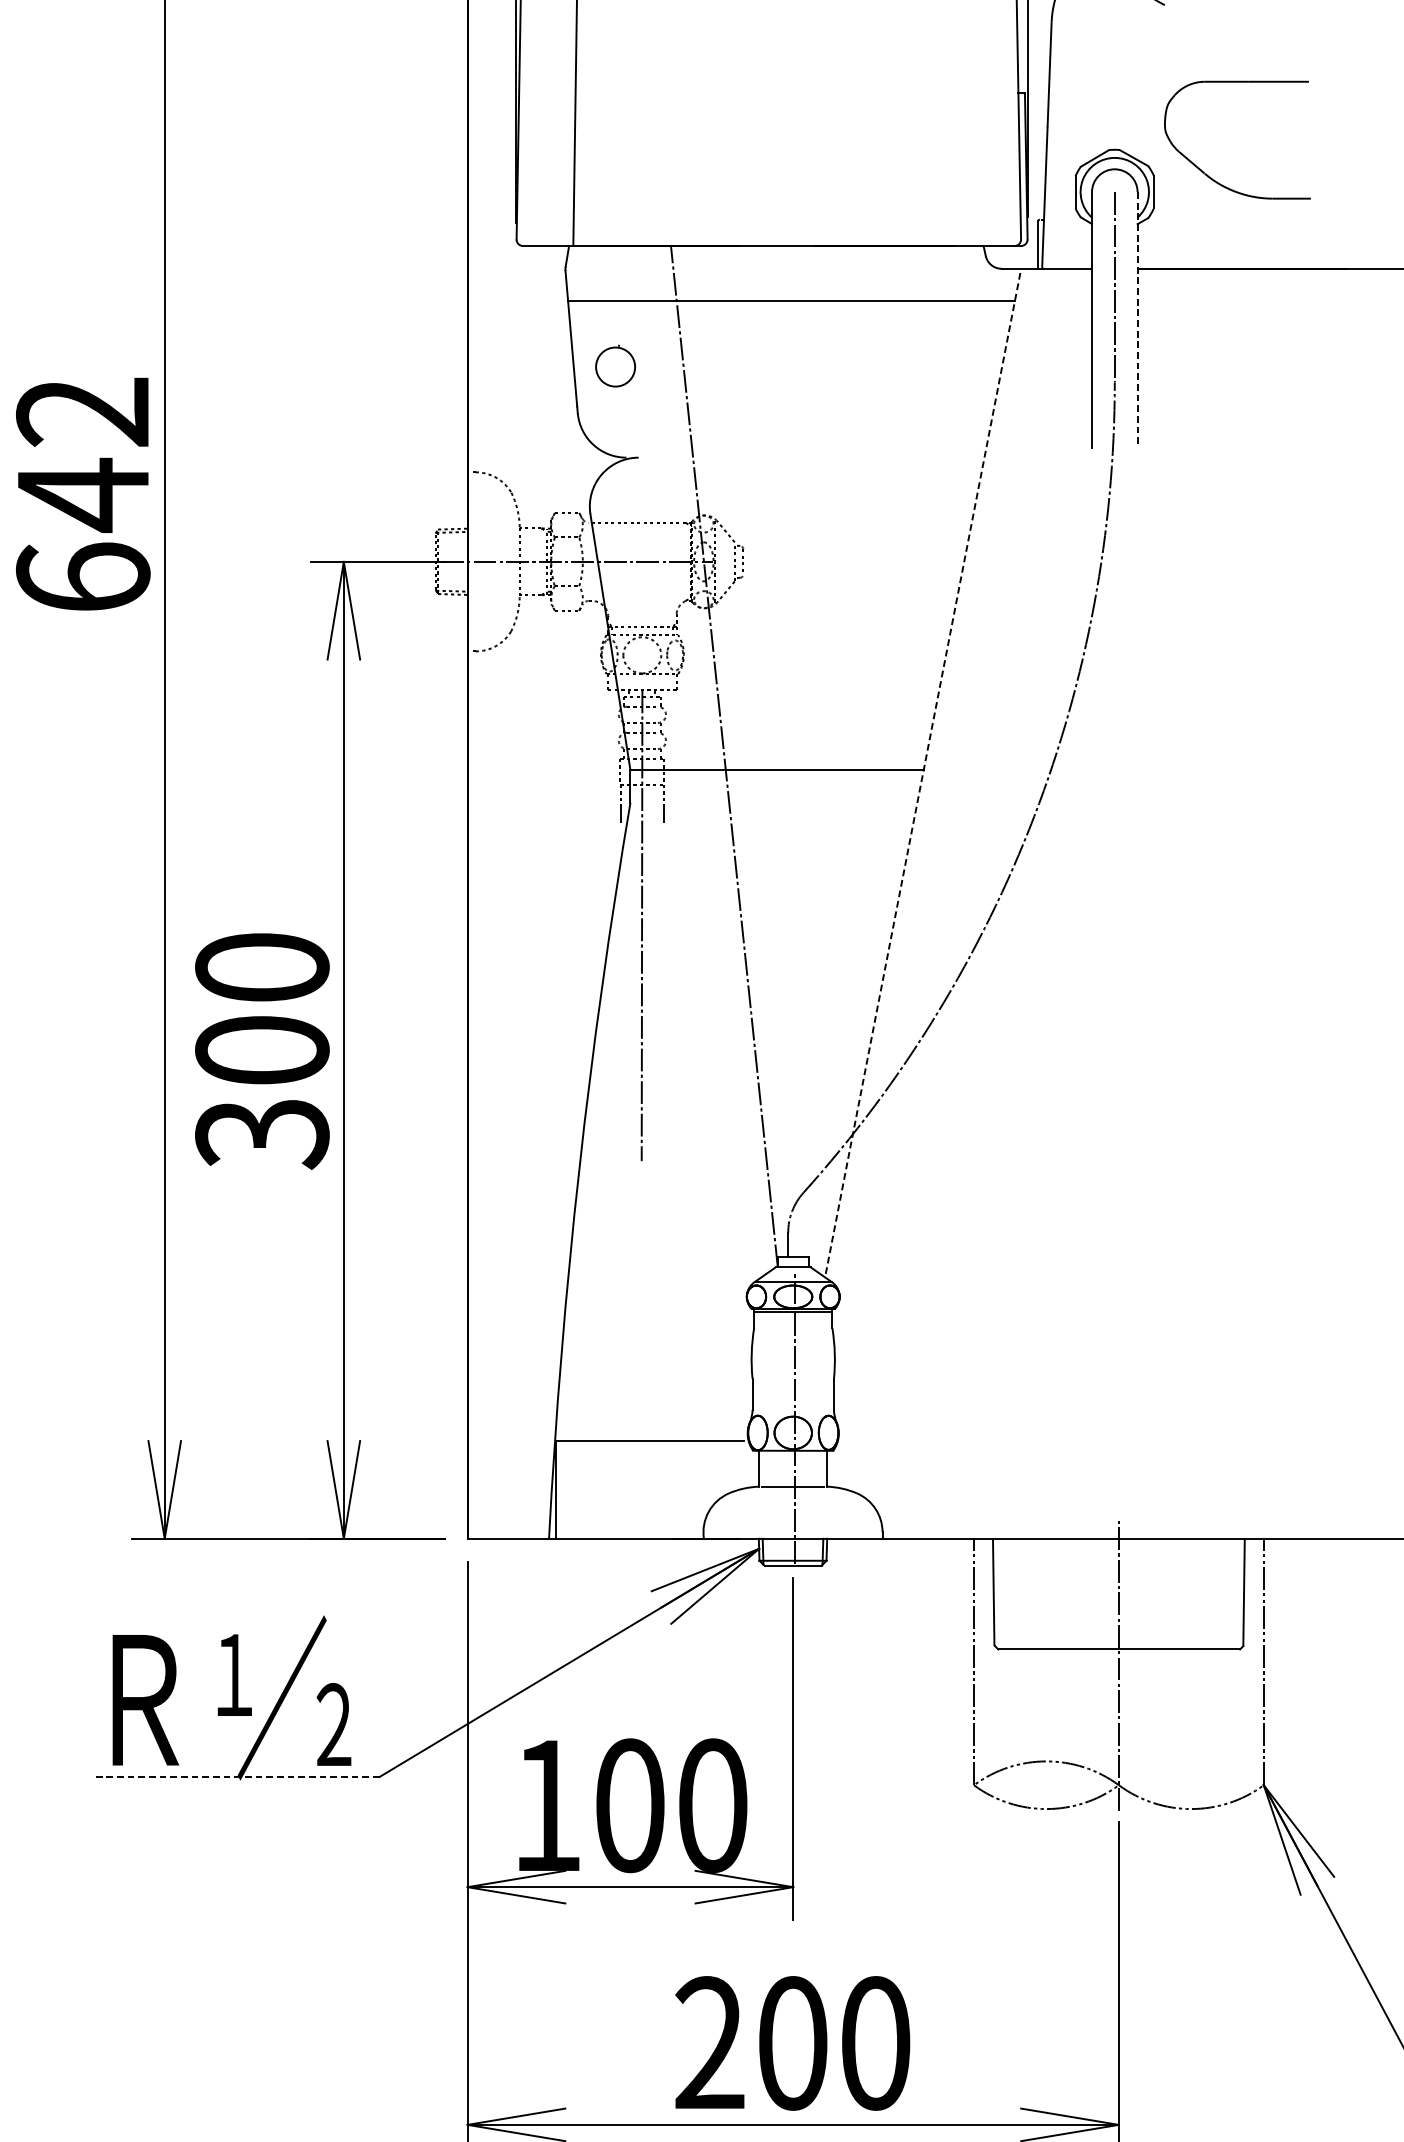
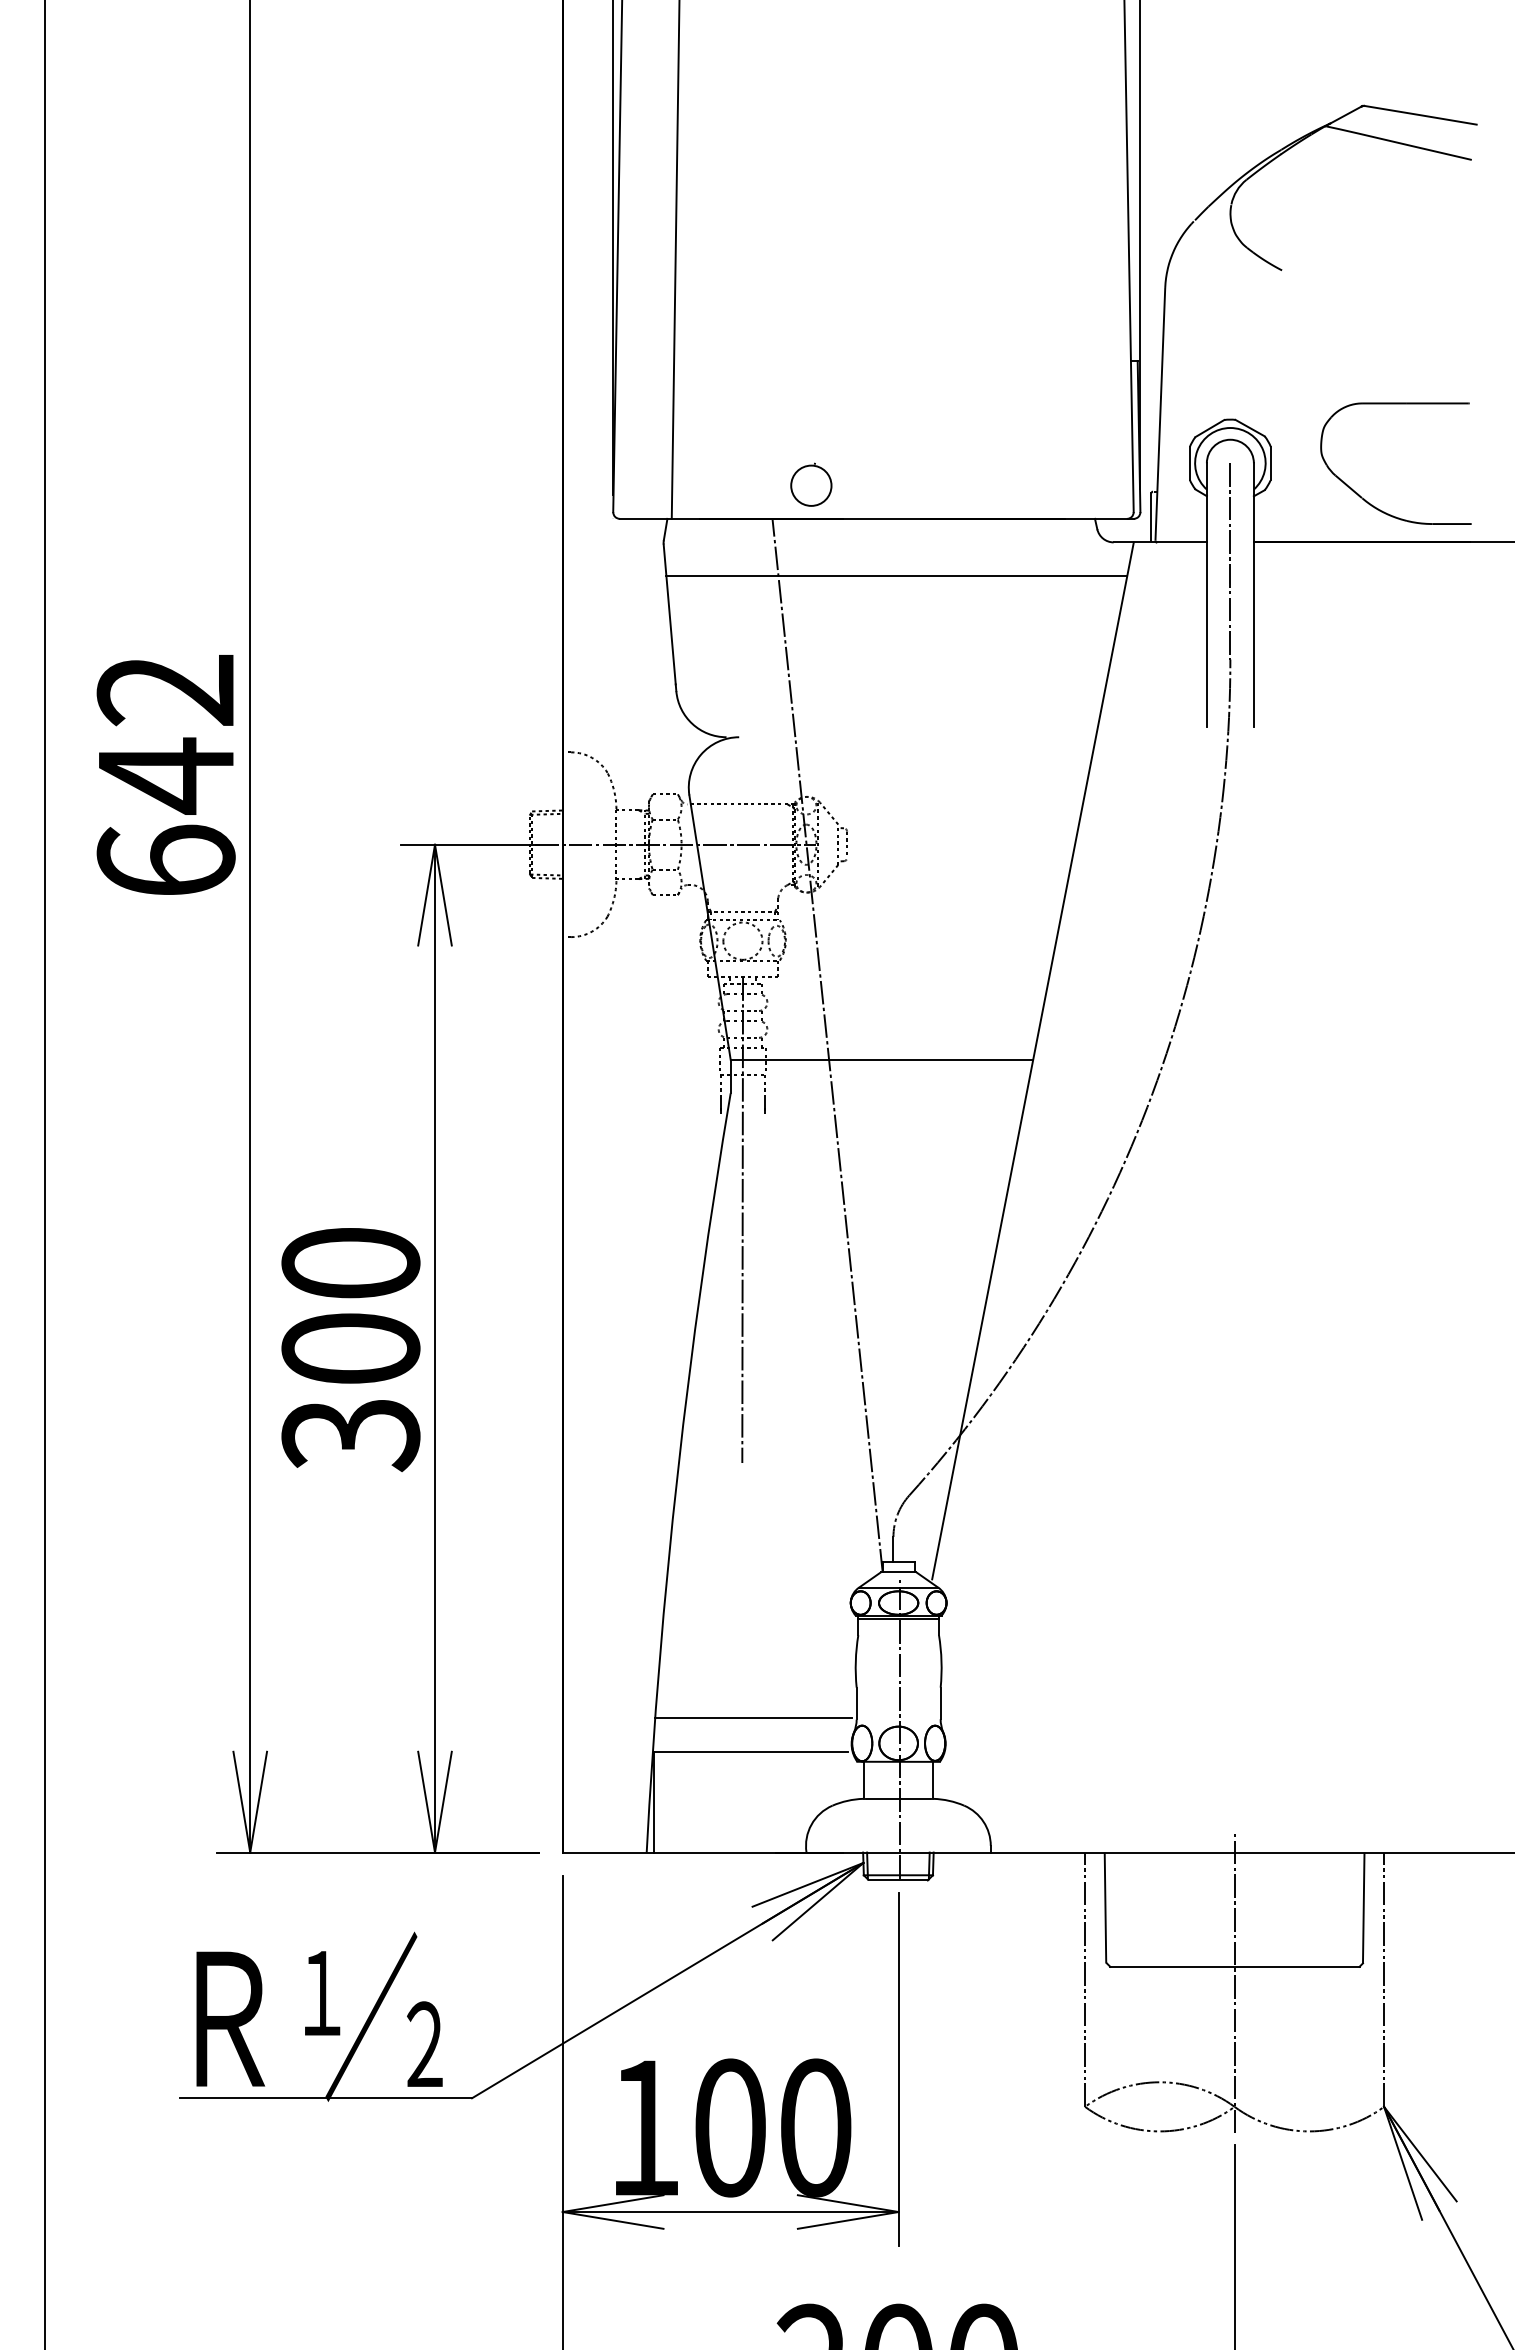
part: (1206, 173) -> (1364, 498), moved
line: (1137, 320) -> (1253, 595), dashed -> solid
part: (615, 365) -> (811, 484), moved
line: (923, 771) -> (1033, 1060), dashed -> solid
line: (652, 1408) -> (753, 1718), added
line: (237, 1777) -> (325, 2098), dashed -> solid

